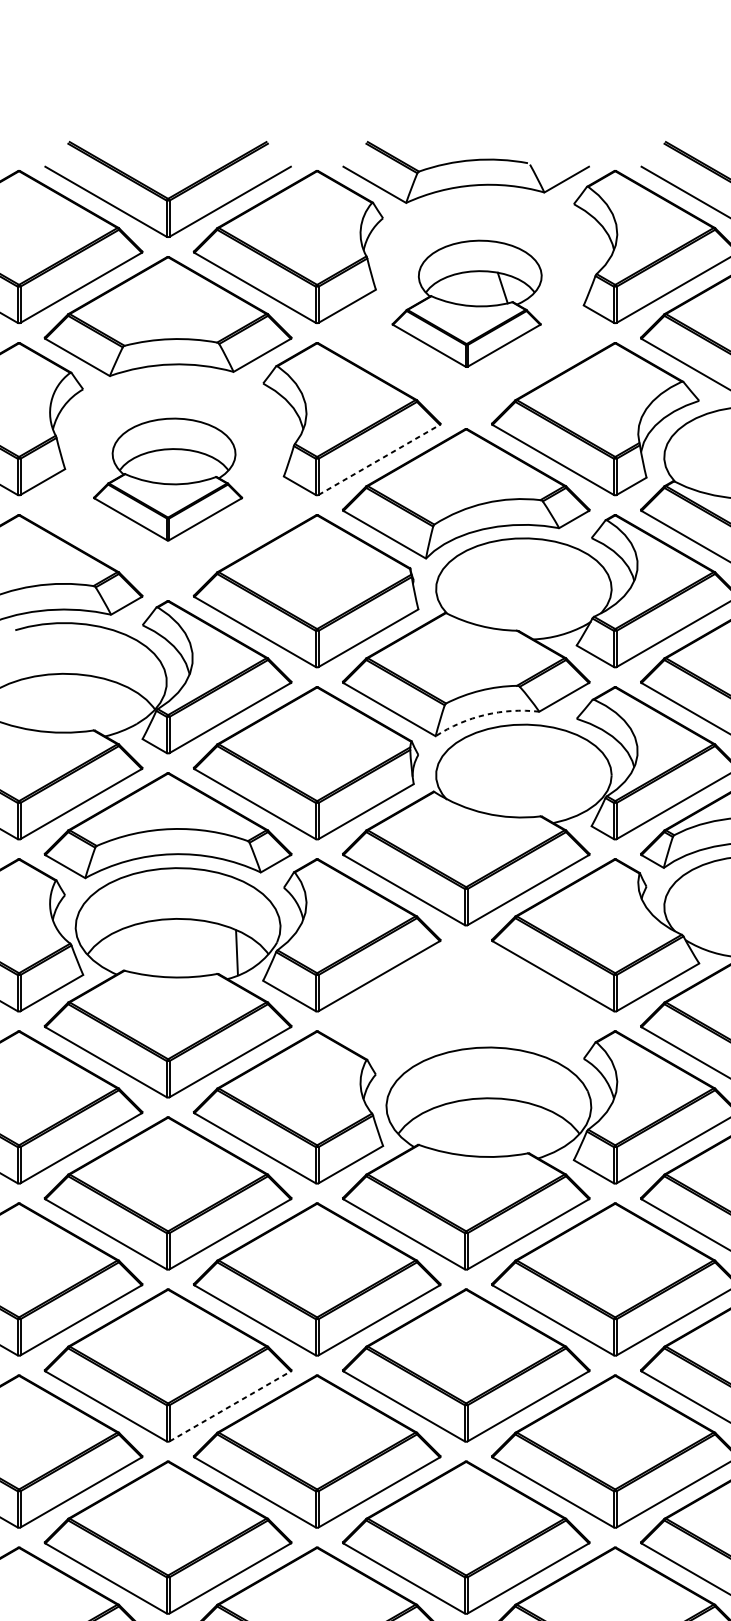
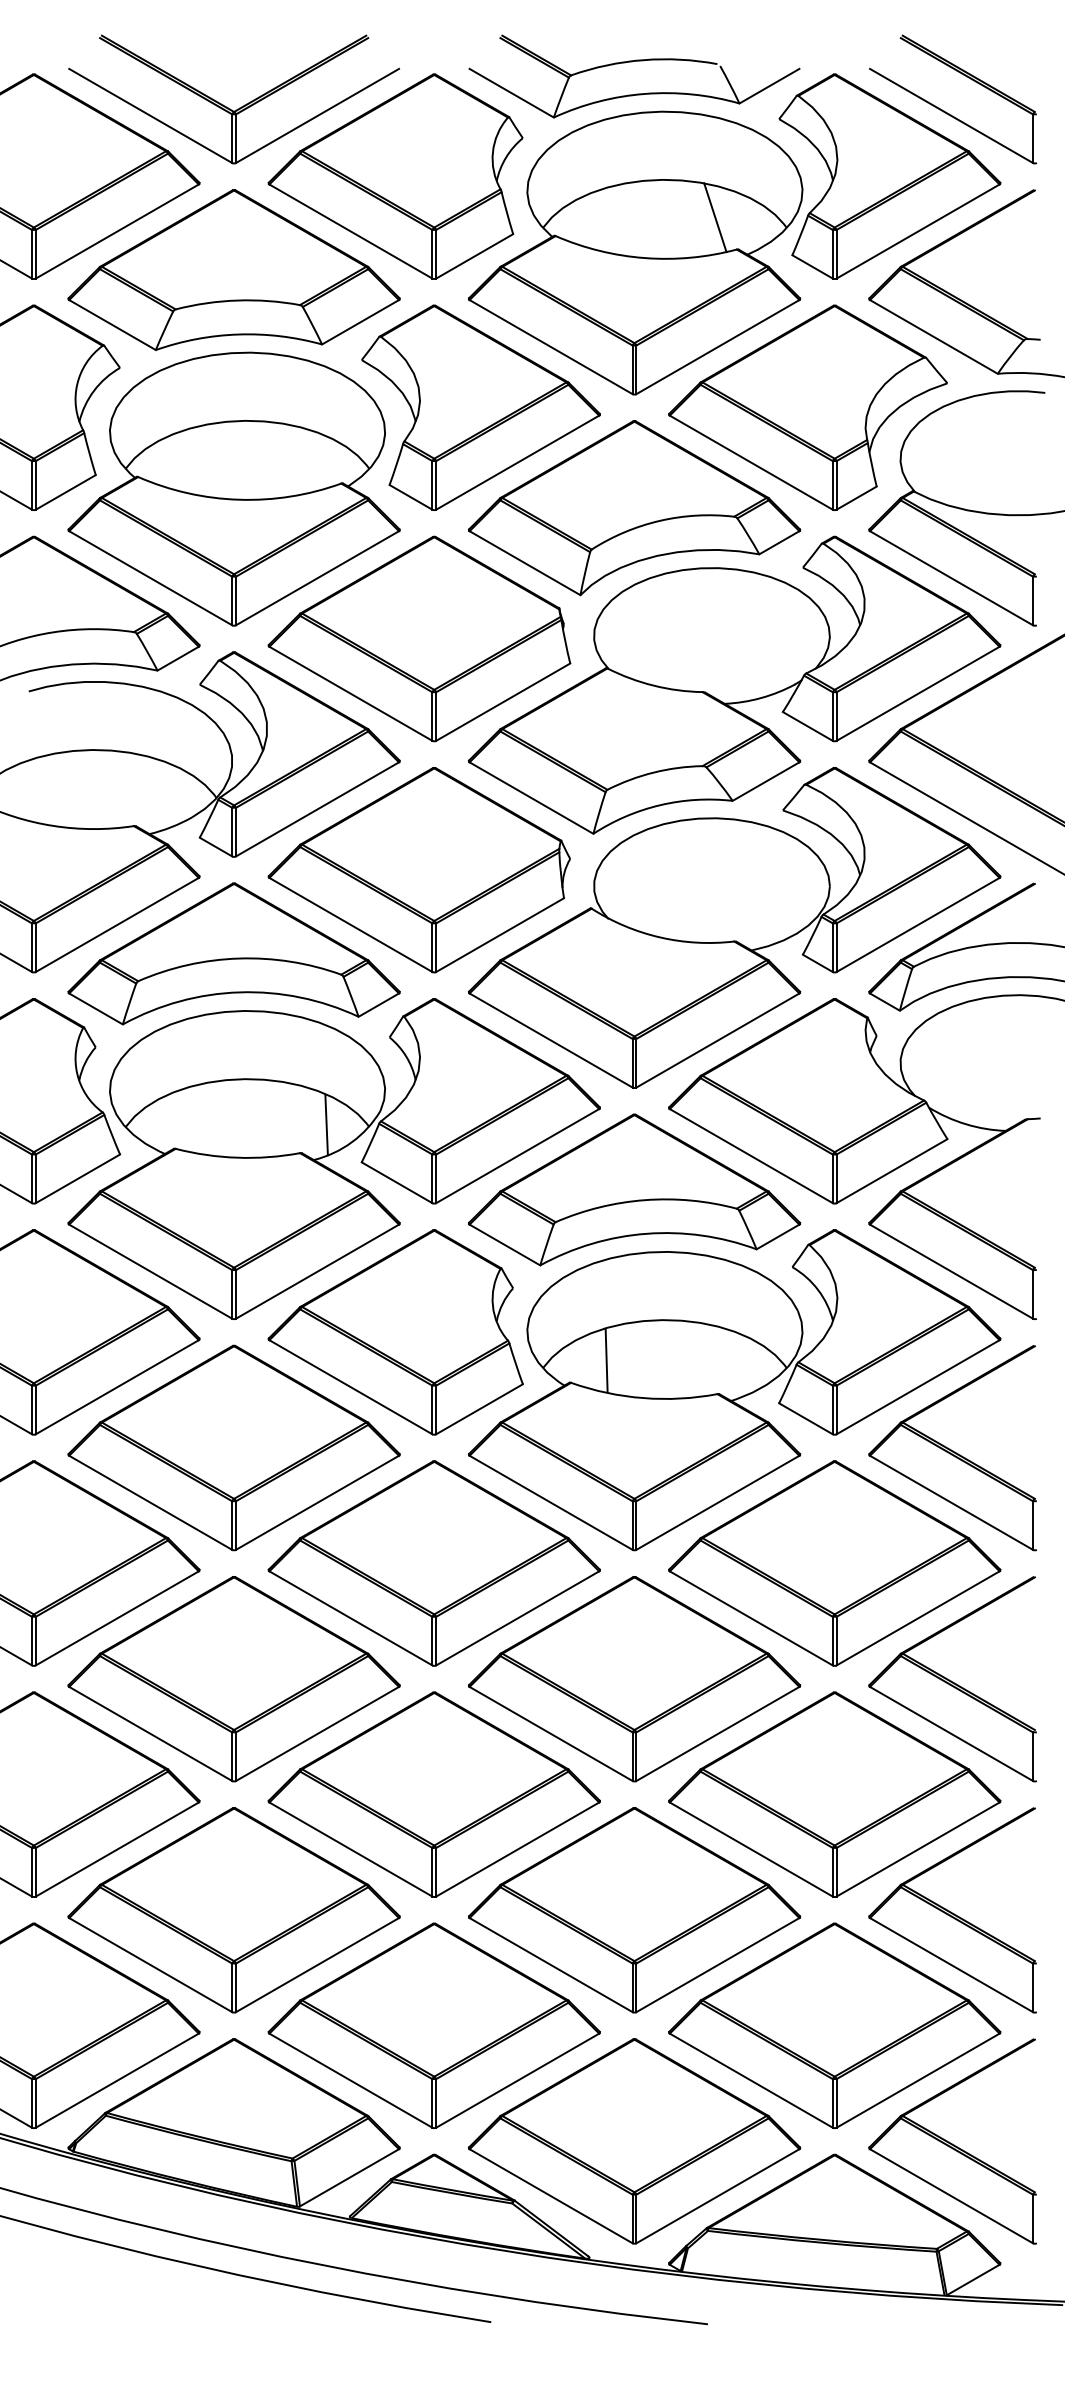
part: (466, 303) -> (635, 252), size x1.67
line: (379, 459) -> (518, 462), dashed -> solid
part: (167, 479) -> (233, 488), size x1.67
arc: (485, 715) -> (660, 805), dashed -> solid
part: (466, 1001) -> (634, 1189), added
line: (445, 1128) -> (606, 1360), added
line: (230, 1406) -> (317, 1733), dashed -> solid

